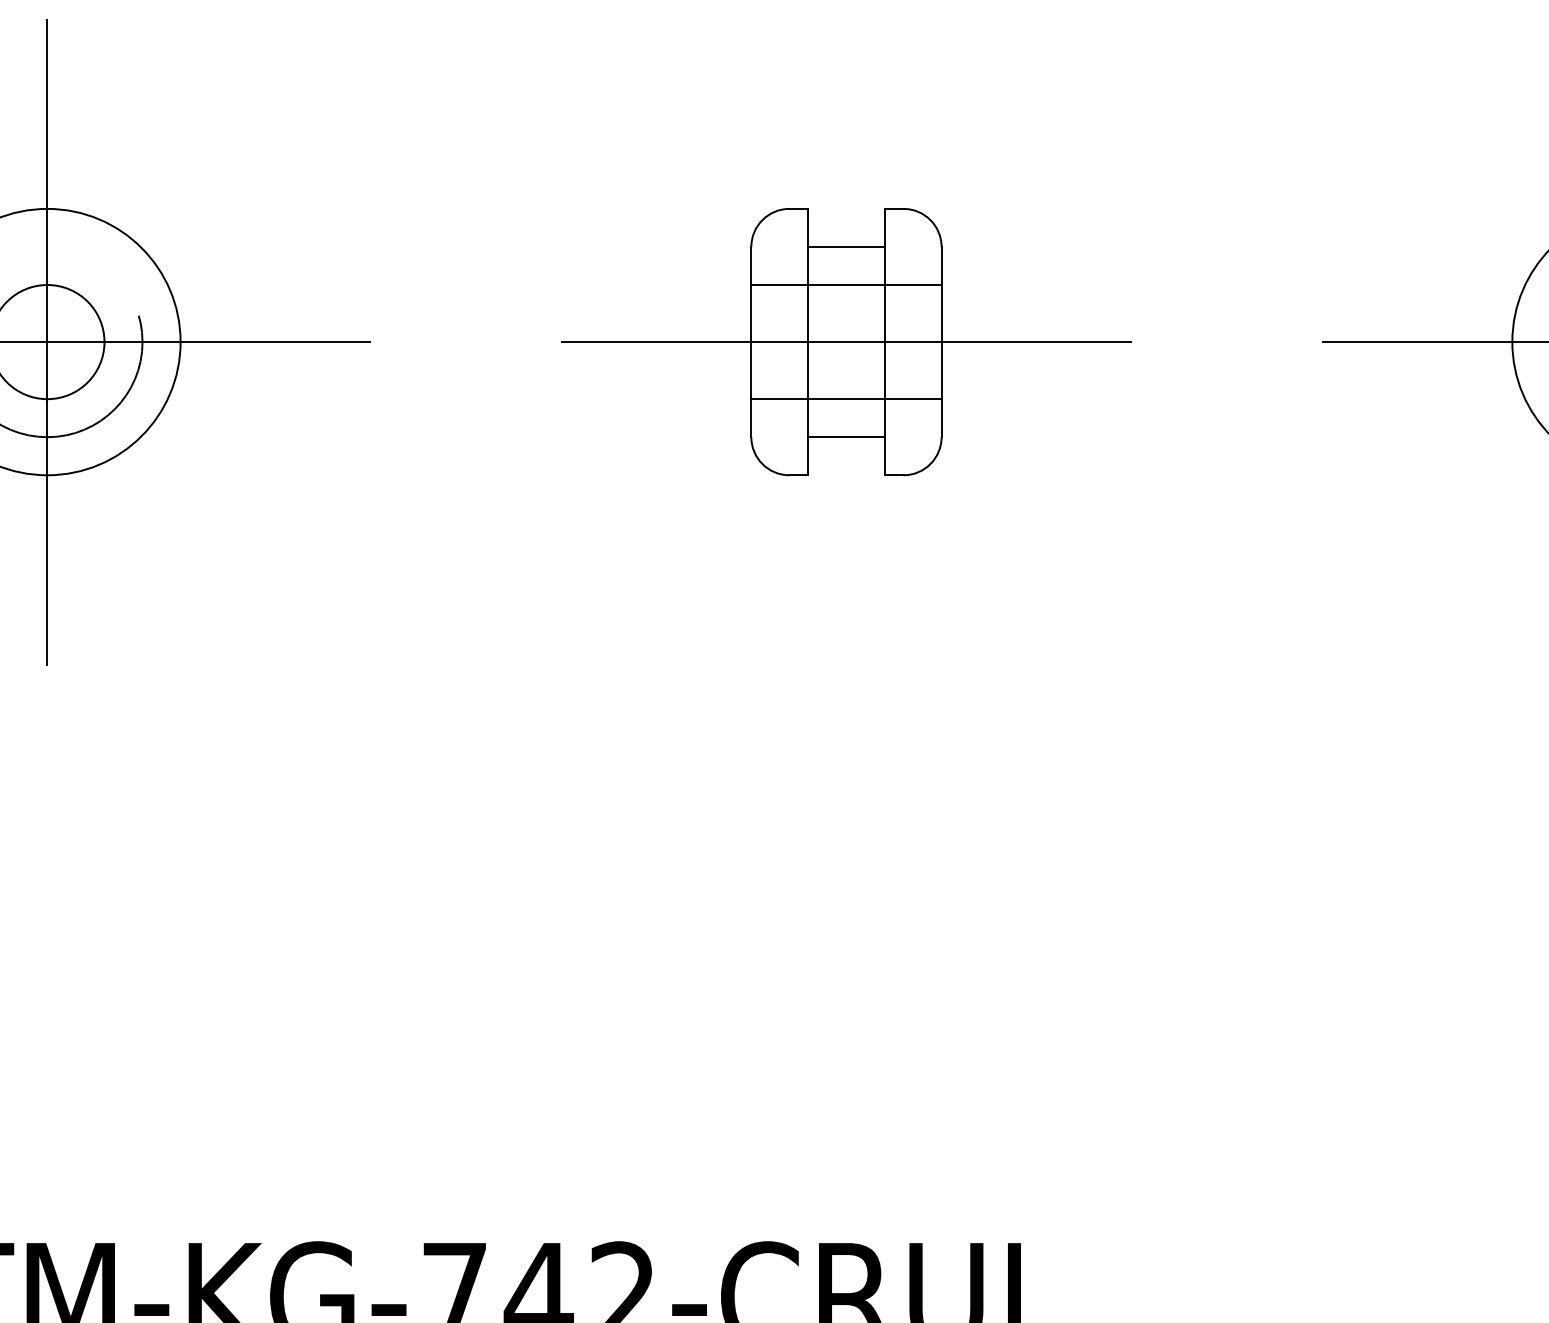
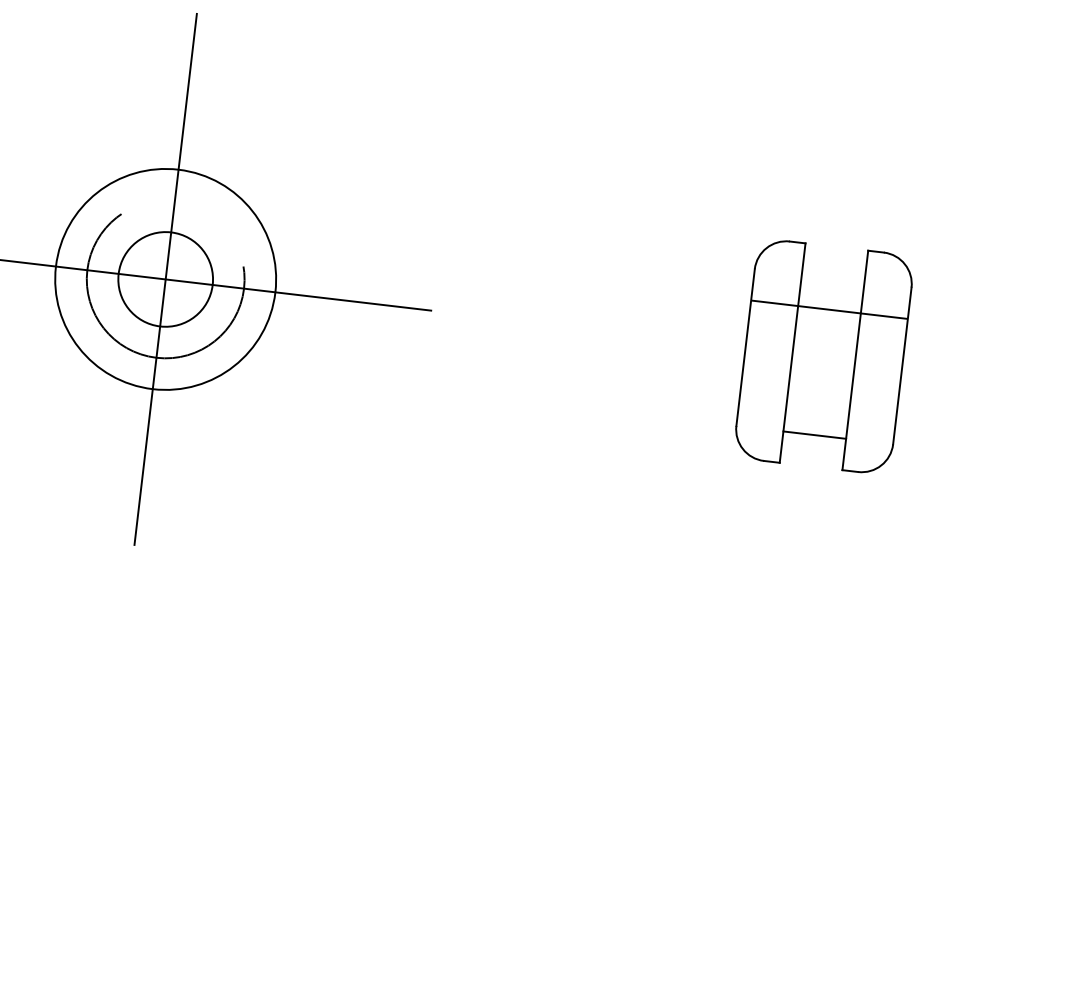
line: (846, 246) -> (833, 278), removed
line: (846, 342) -> (823, 357), removed
line: (846, 399) -> (818, 404), removed

